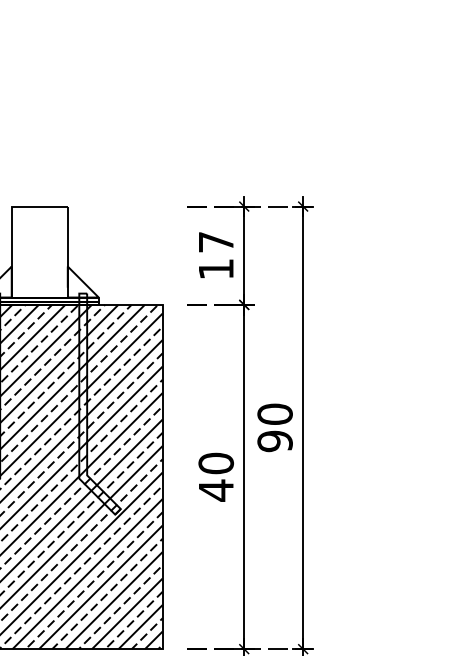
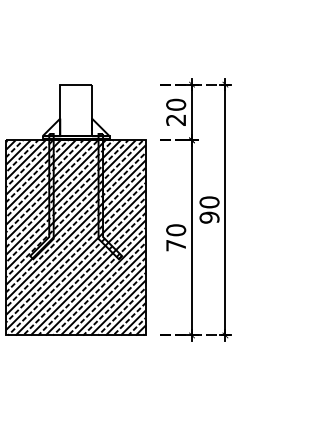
text: (216, 253) -> (176, 111), 17 -> 20
text: (215, 490) -> (175, 245), 40 -> 70

